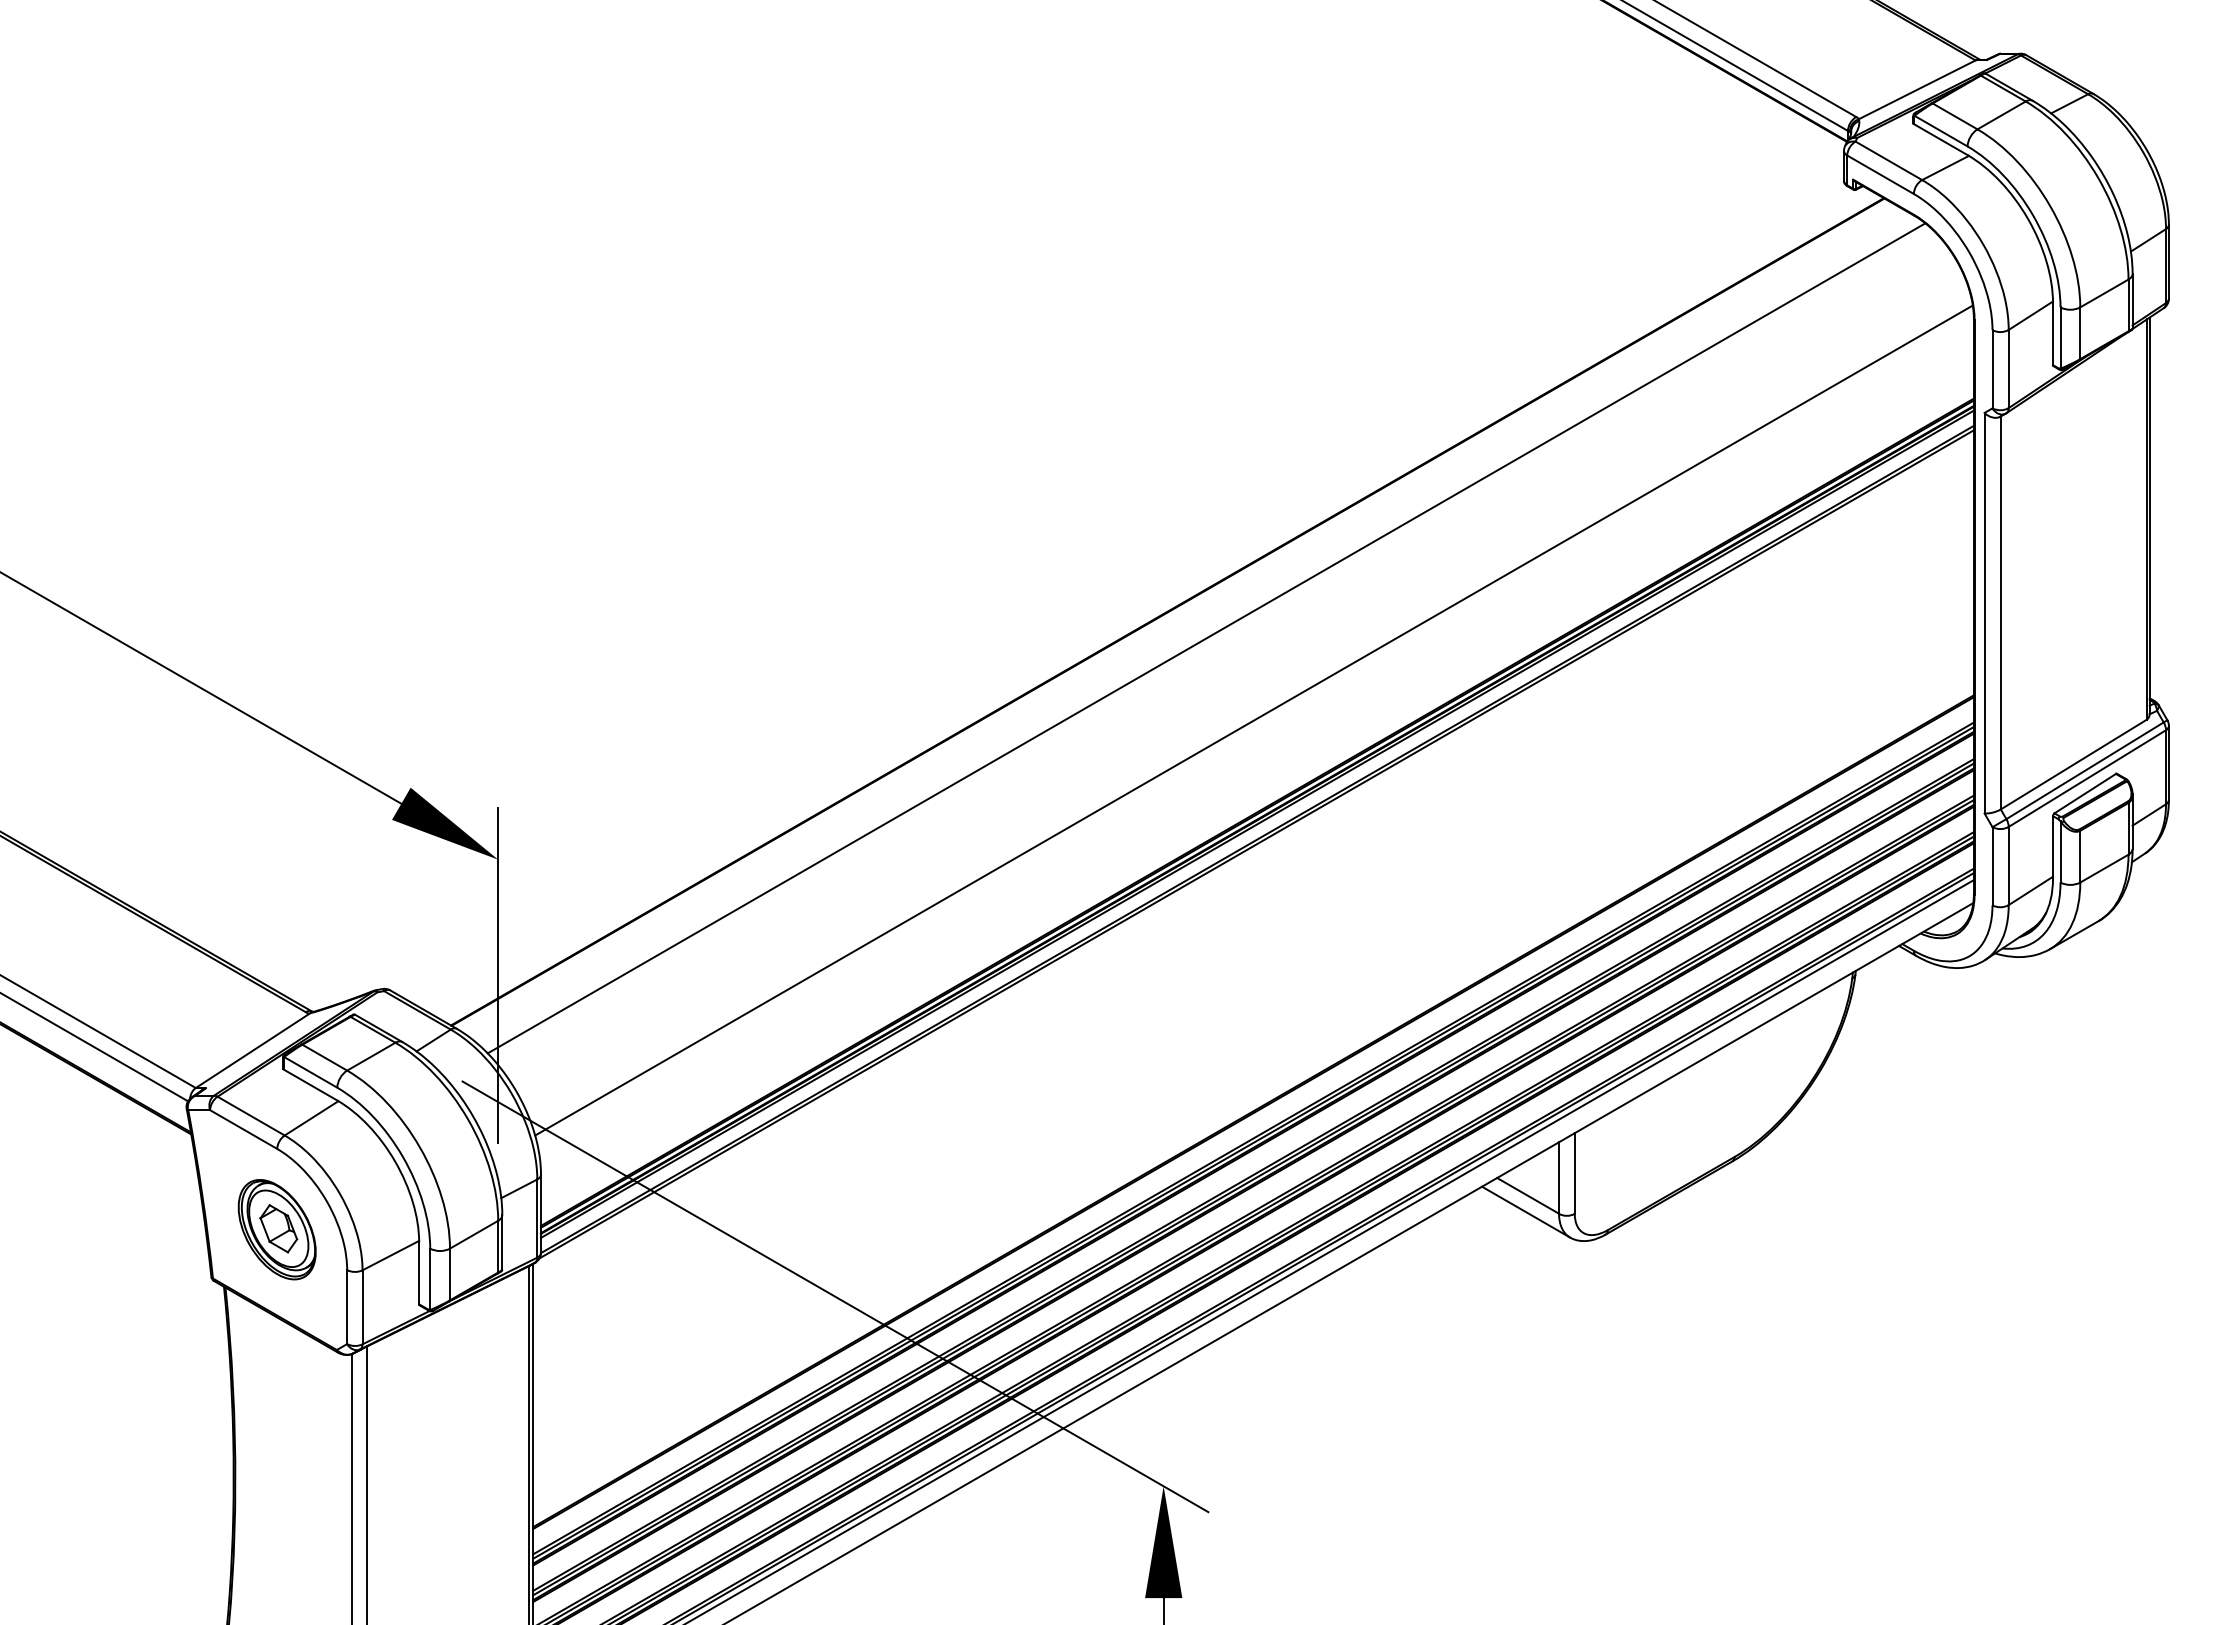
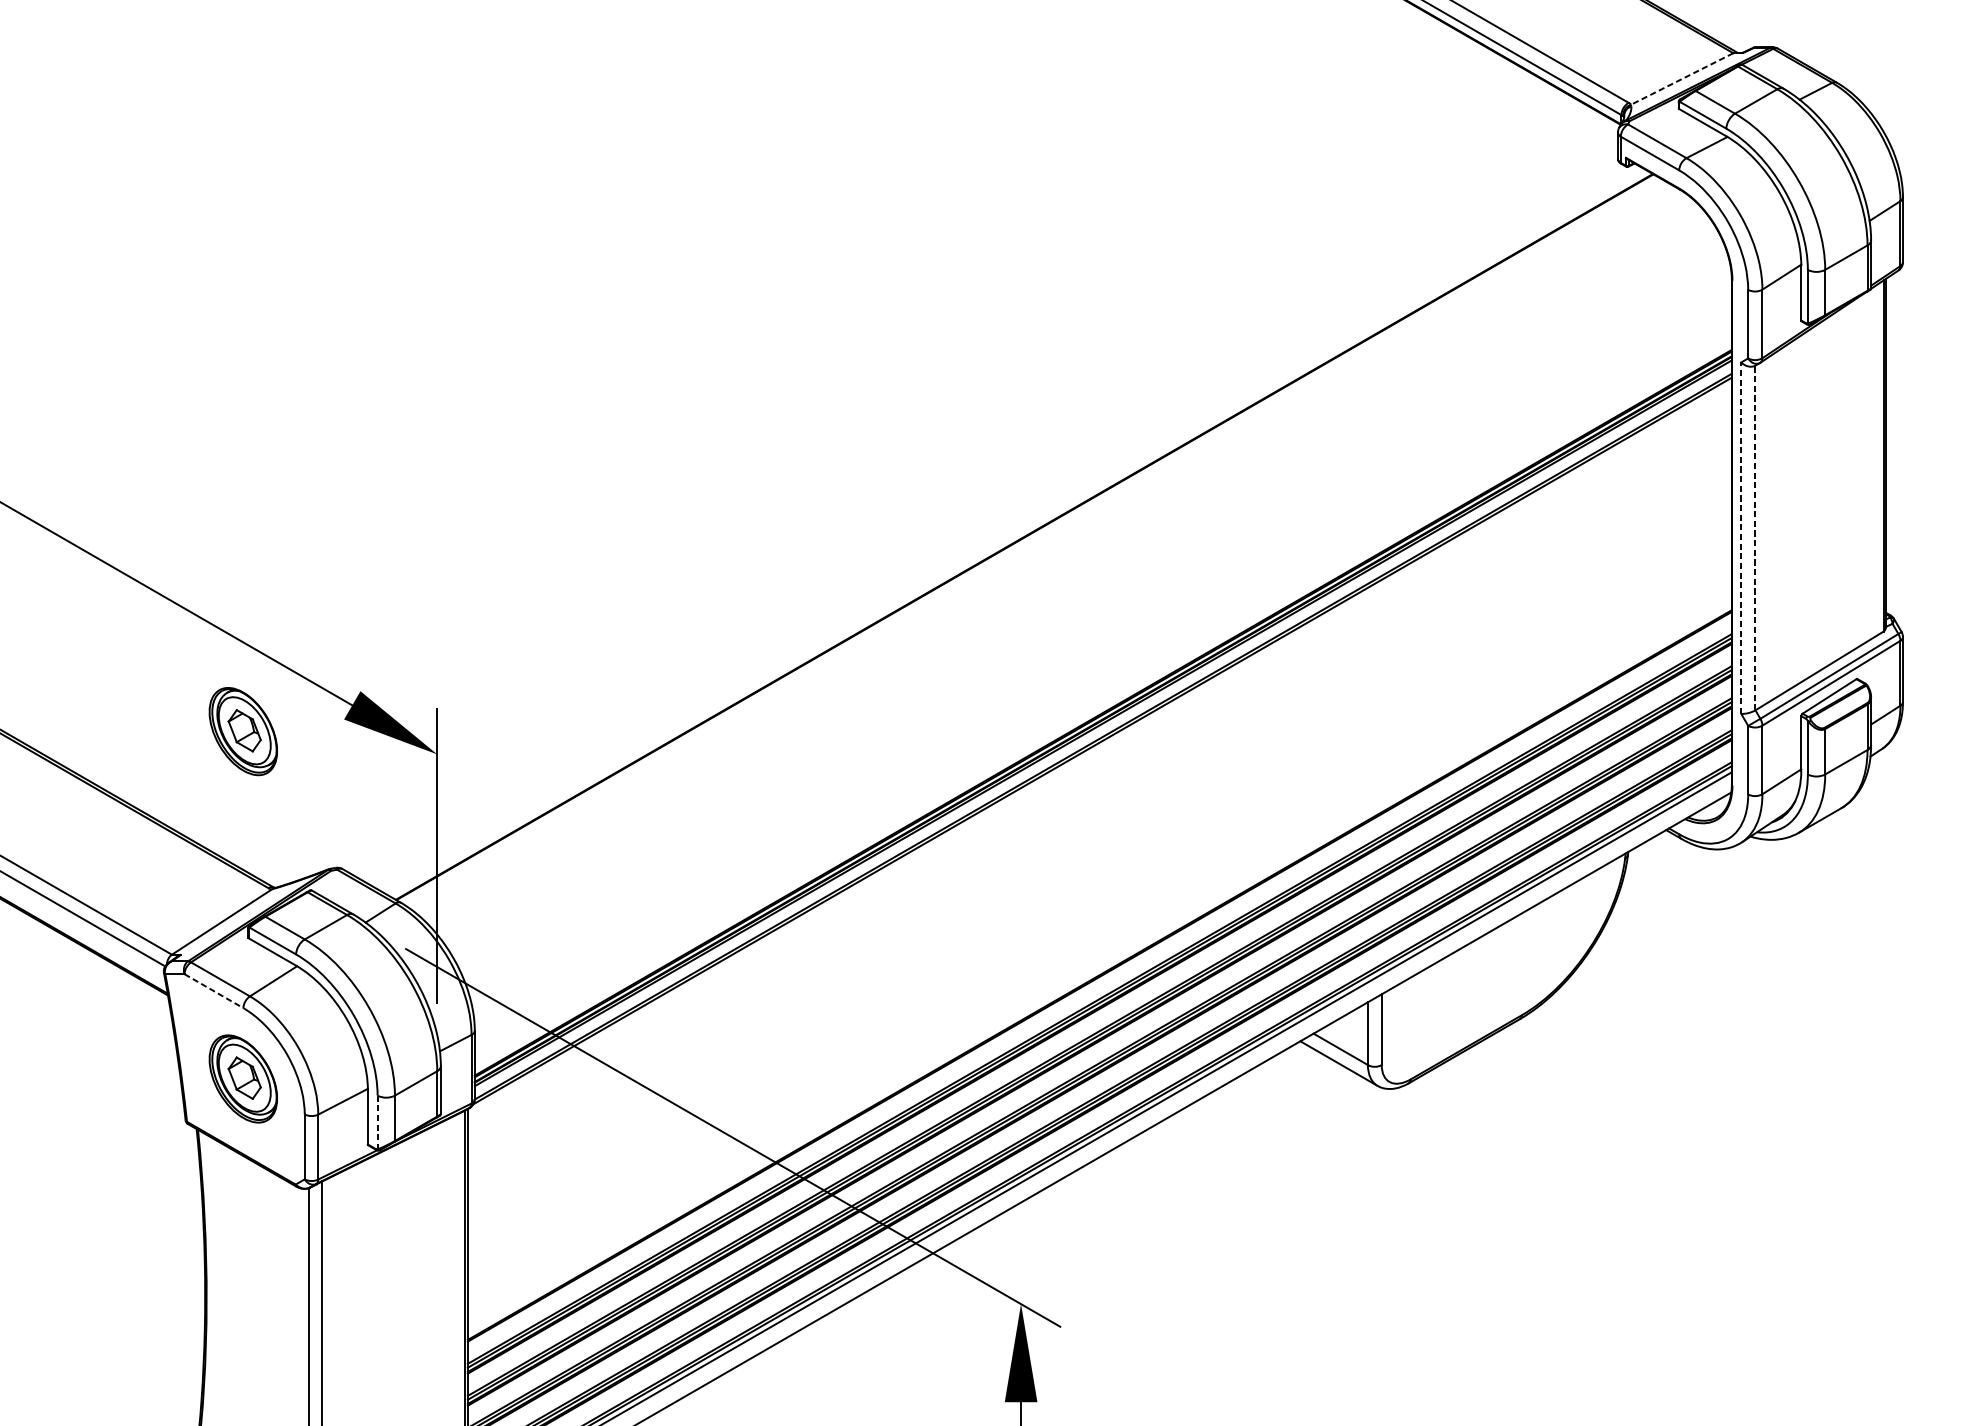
line: (1916, 89) -> (1681, 78), solid -> dashed
line: (1984, 612) -> (1741, 537), solid -> dashed
line: (2000, 612) -> (1755, 537), solid -> dashed
line: (1206, 638) -> (1058, 560), removed
line: (1253, 720) -> (1099, 632), removed
part: (276, 833) -> (242, 731), added
line: (243, 1129) -> (213, 991), solid -> dashed
line: (430, 1279) -> (377, 1122), solid -> dashed

